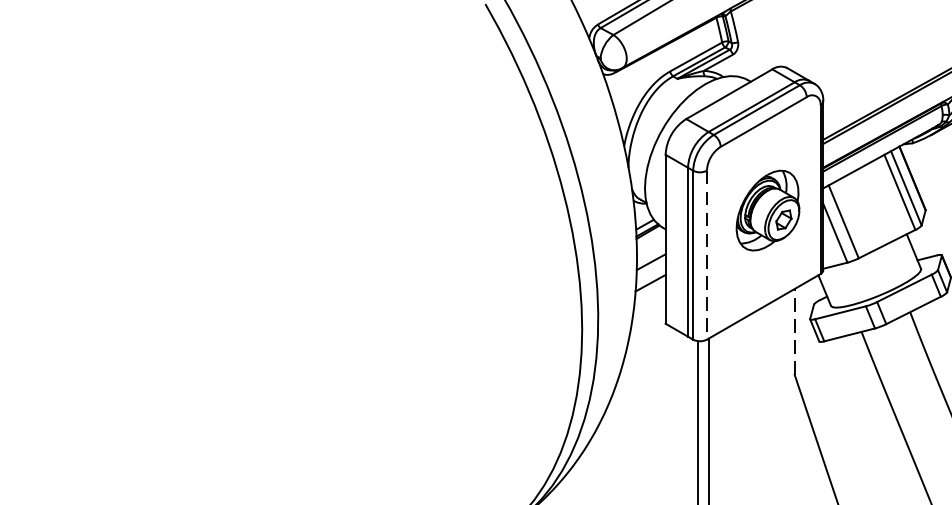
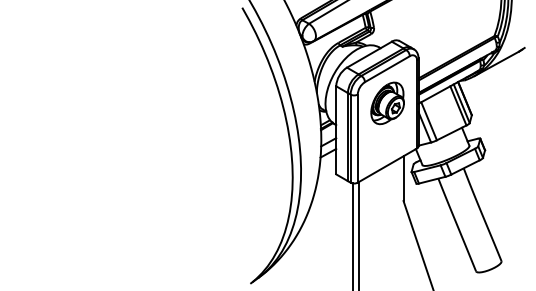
part: (767, 210) -> (387, 103), moved
line: (706, 256) -> (357, 139), dashed -> solid
line: (794, 331) -> (403, 178), dashed -> solid

